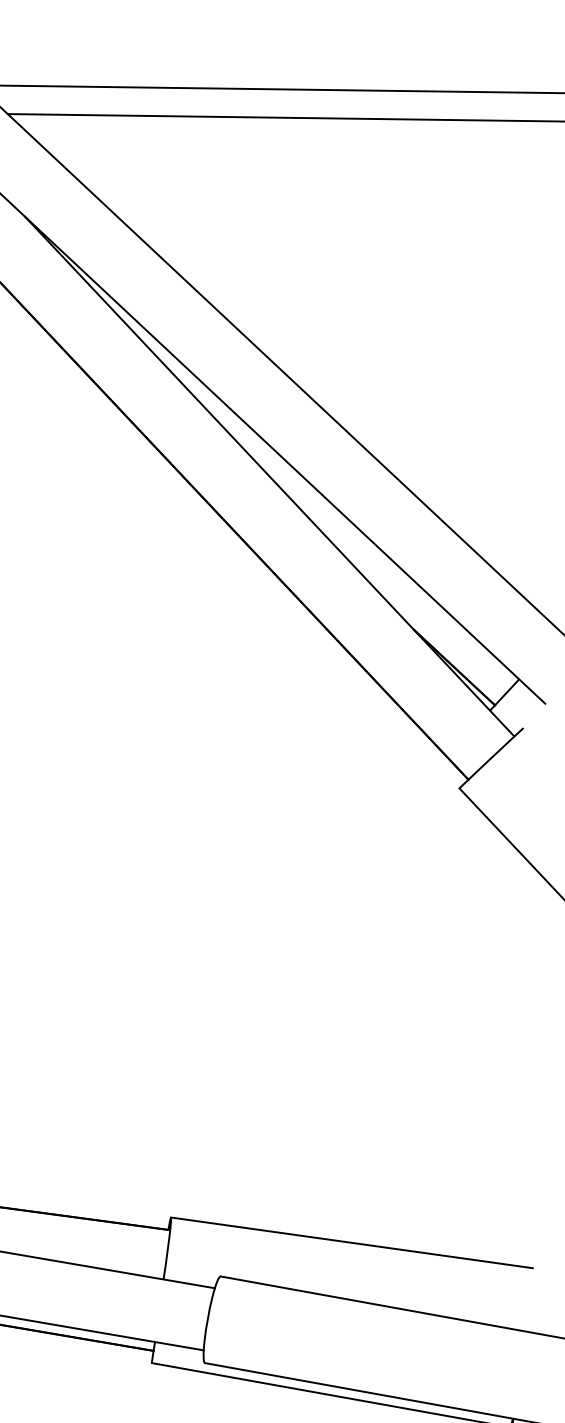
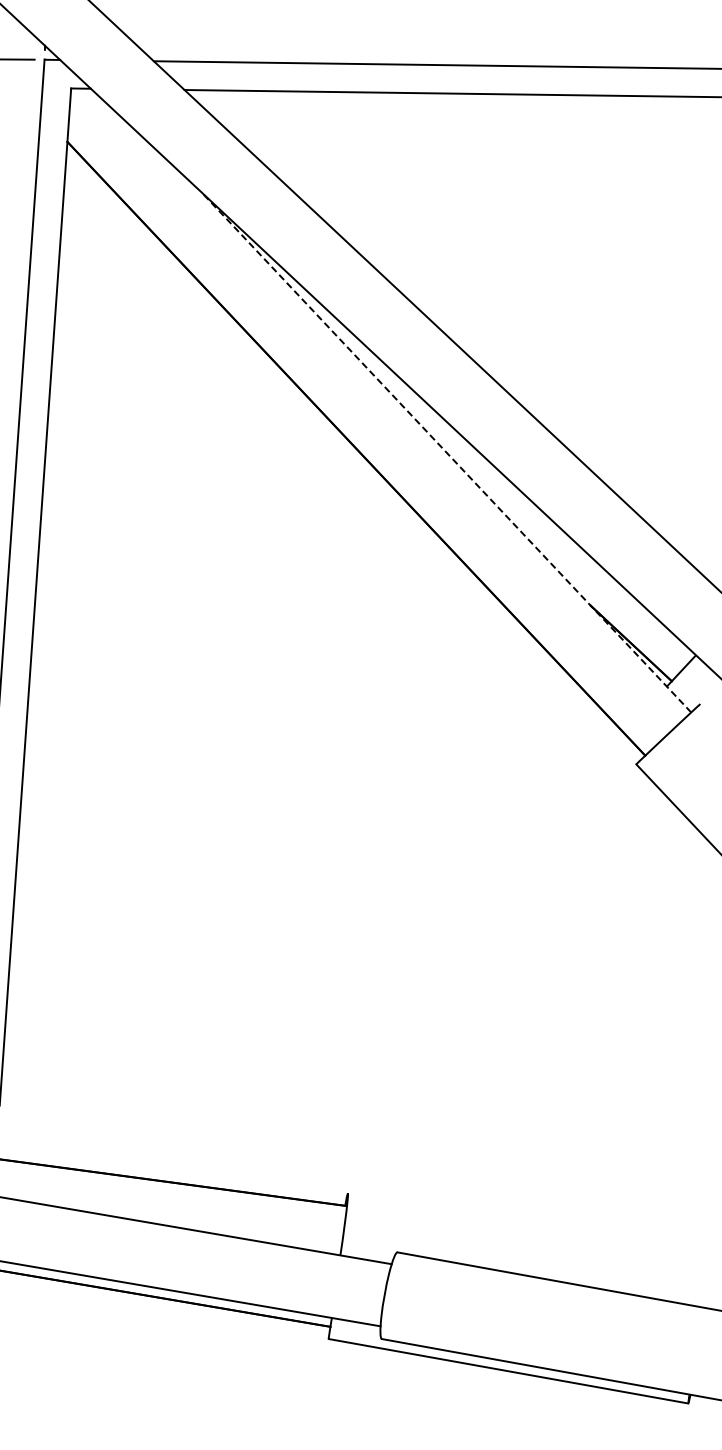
line: (269, 476) -> (446, 452), solid -> dashed
line: (351, 1242) -> (528, 1218), removed

